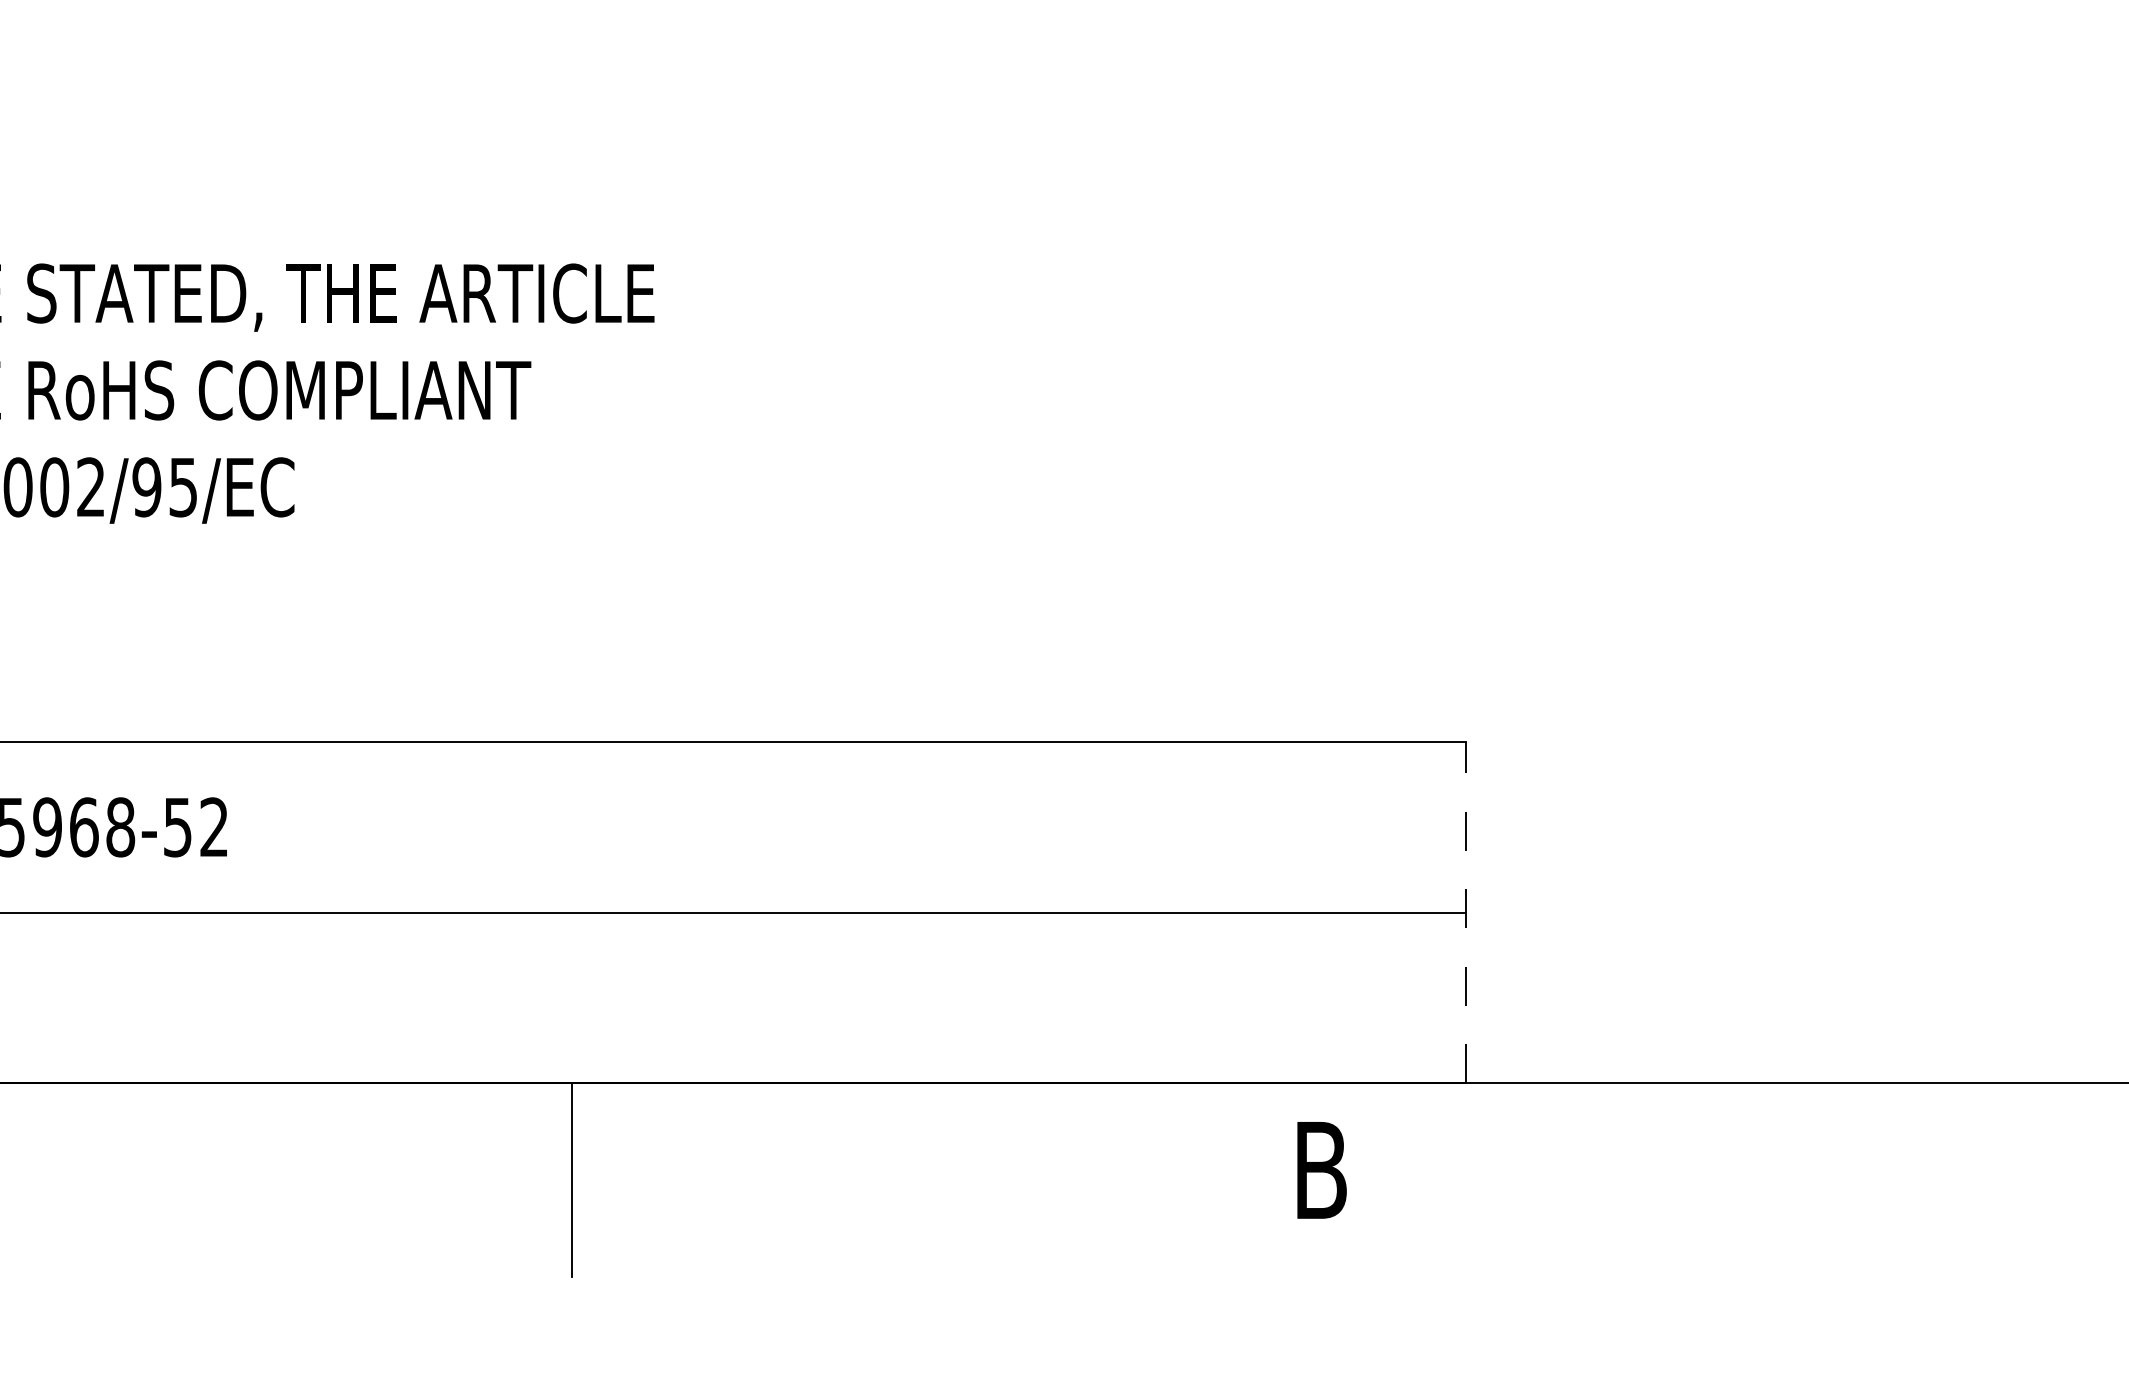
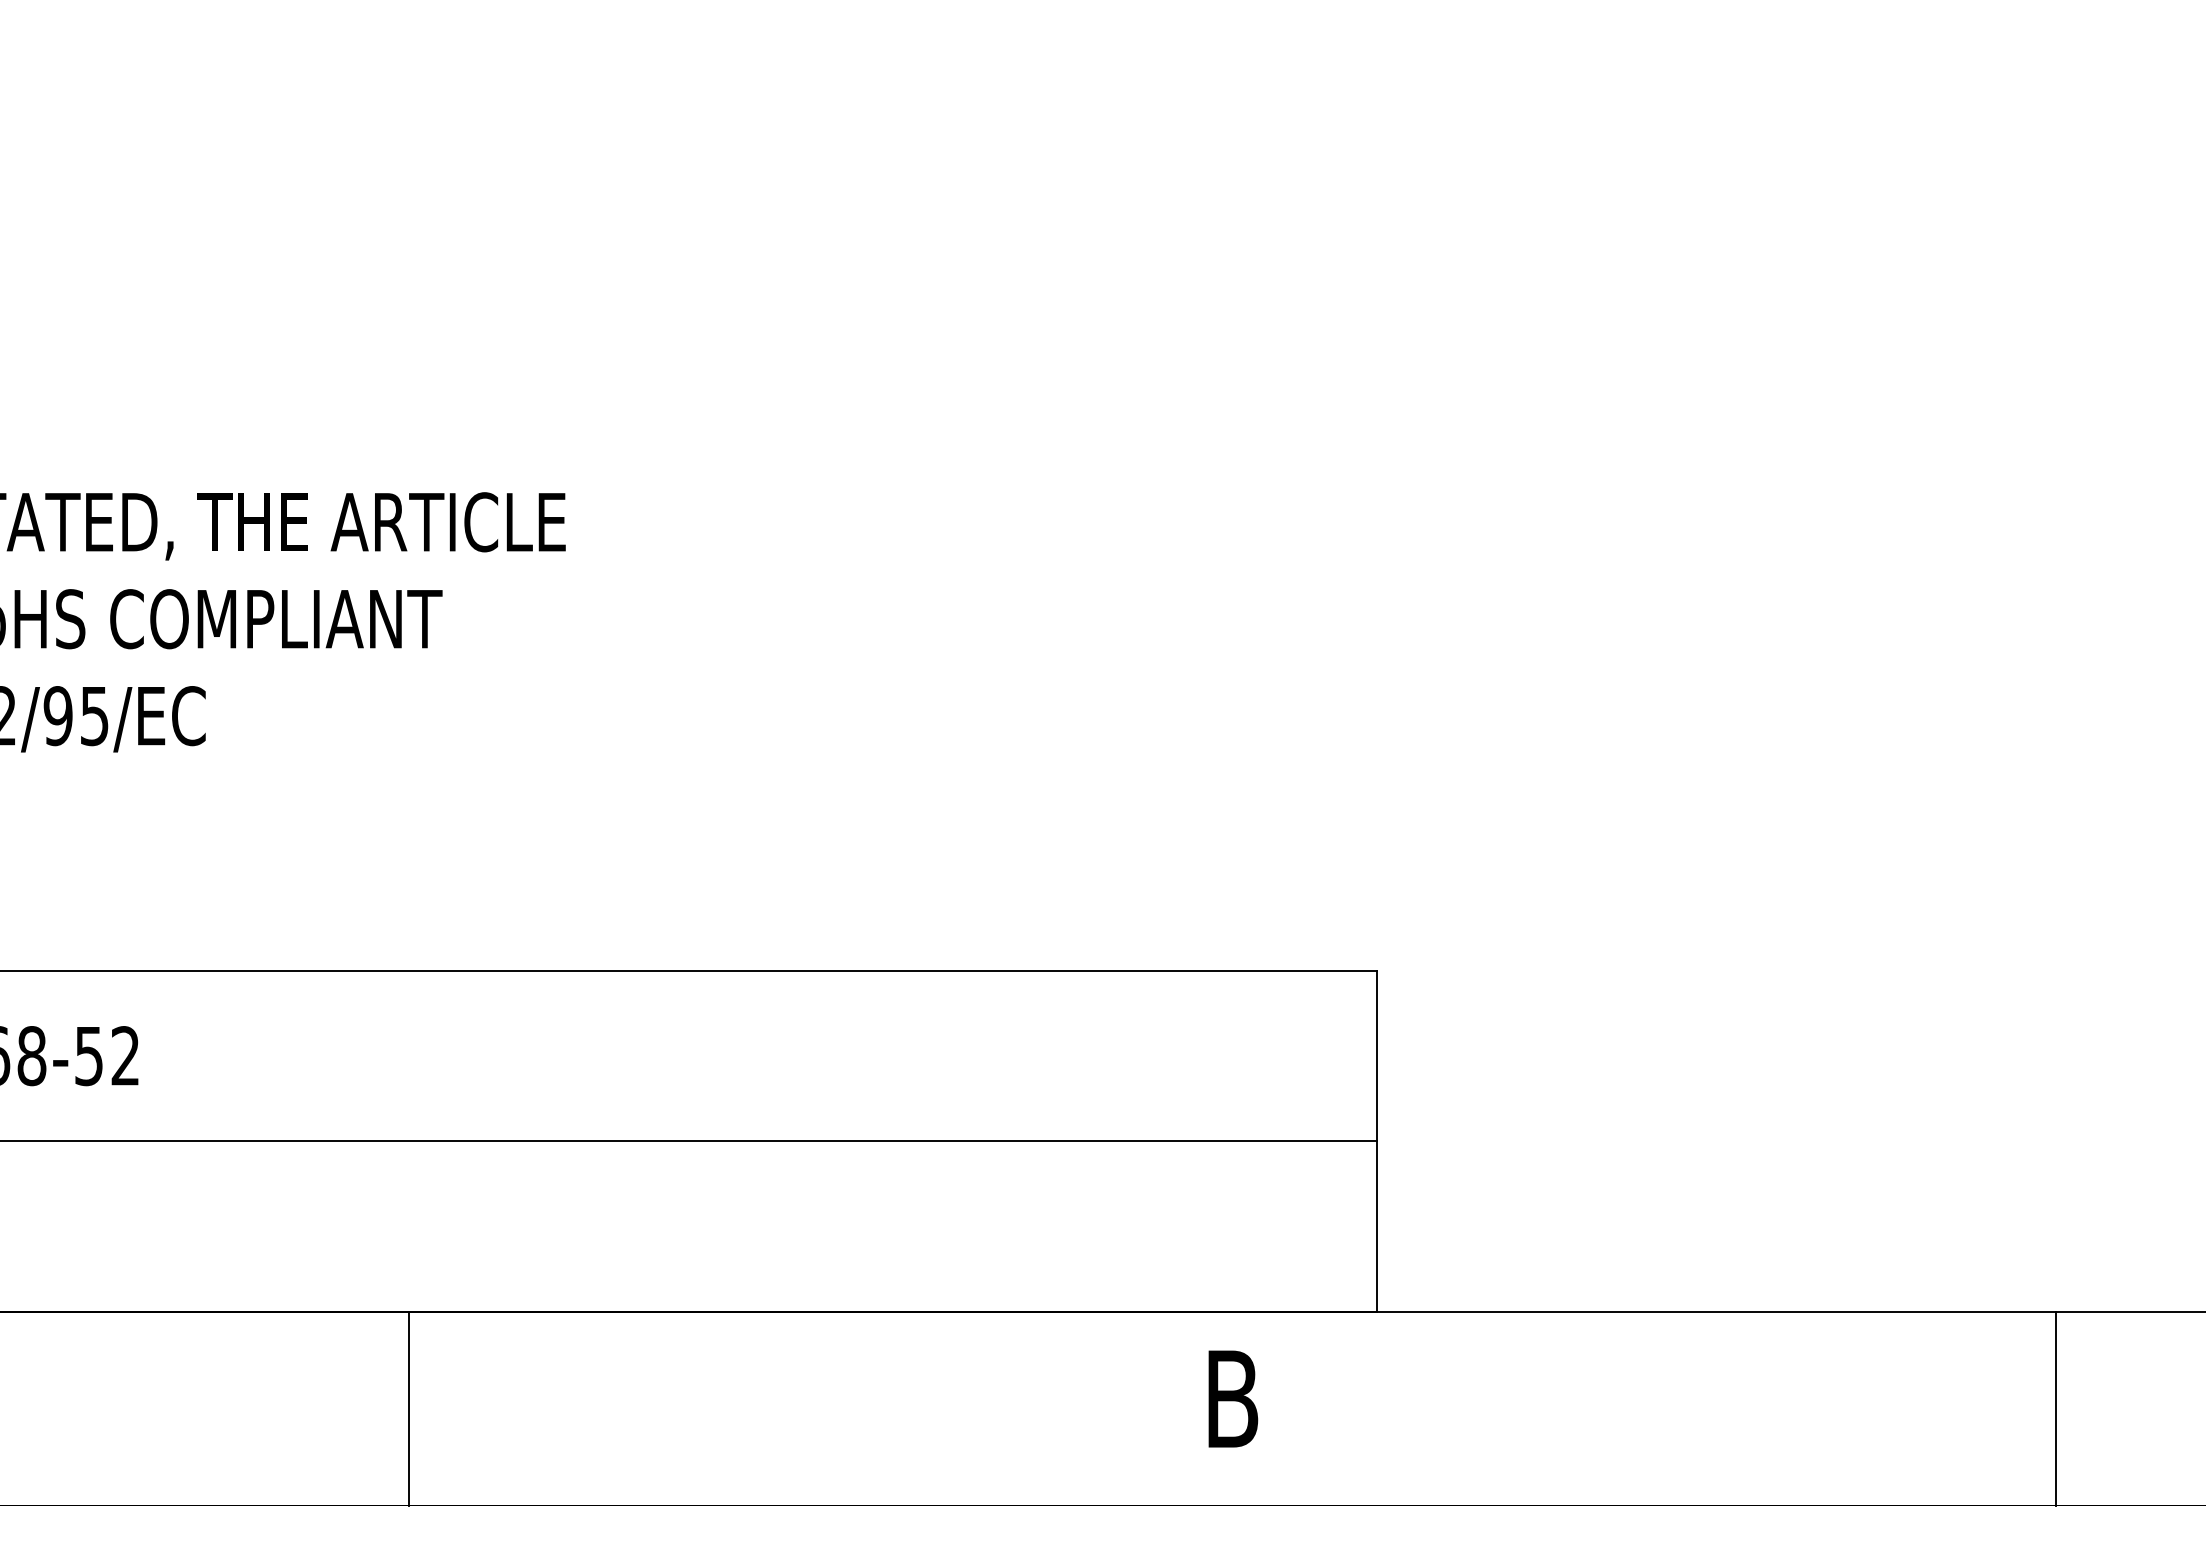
line: (1466, 912) -> (1377, 1141), dashed -> solid
line: (572, 1179) -> (408, 1408), moved

